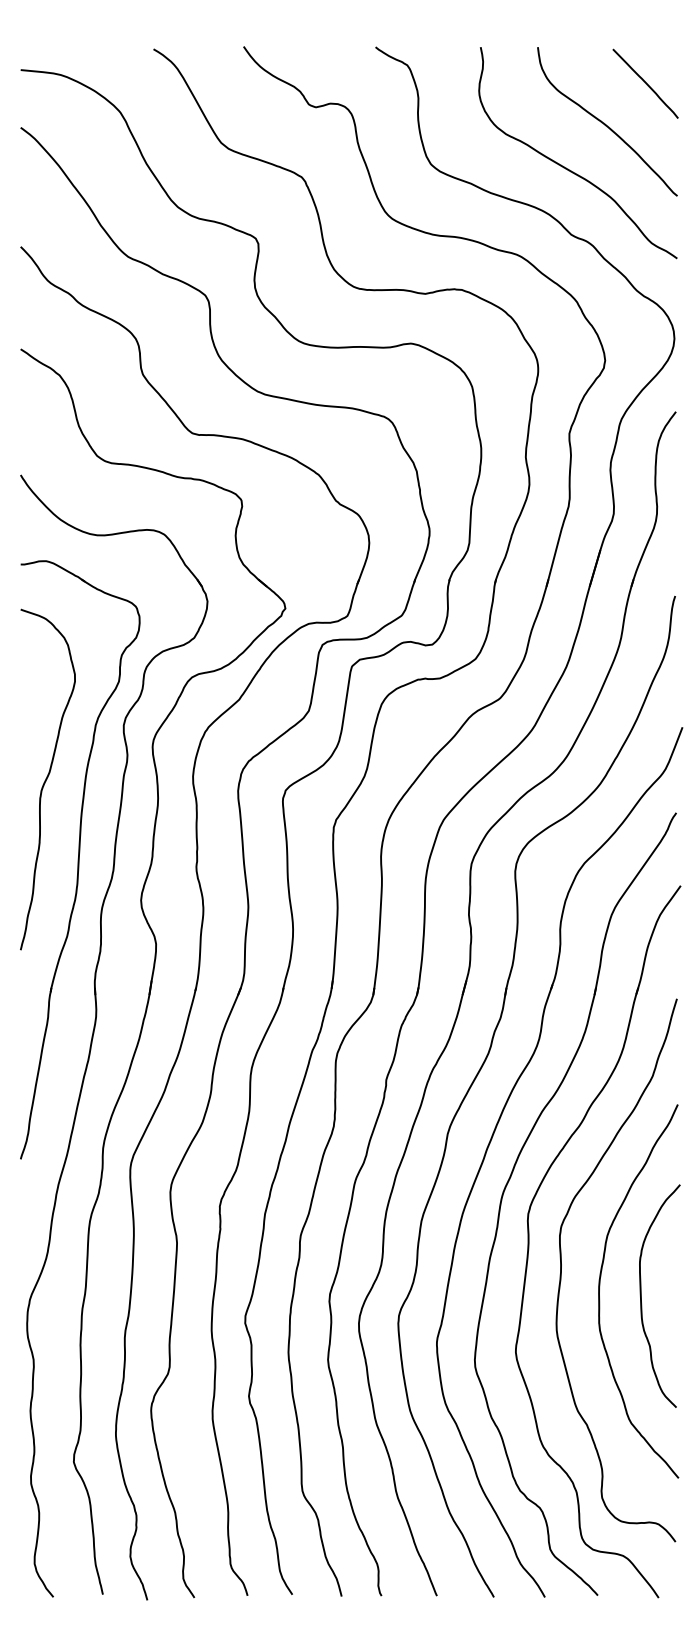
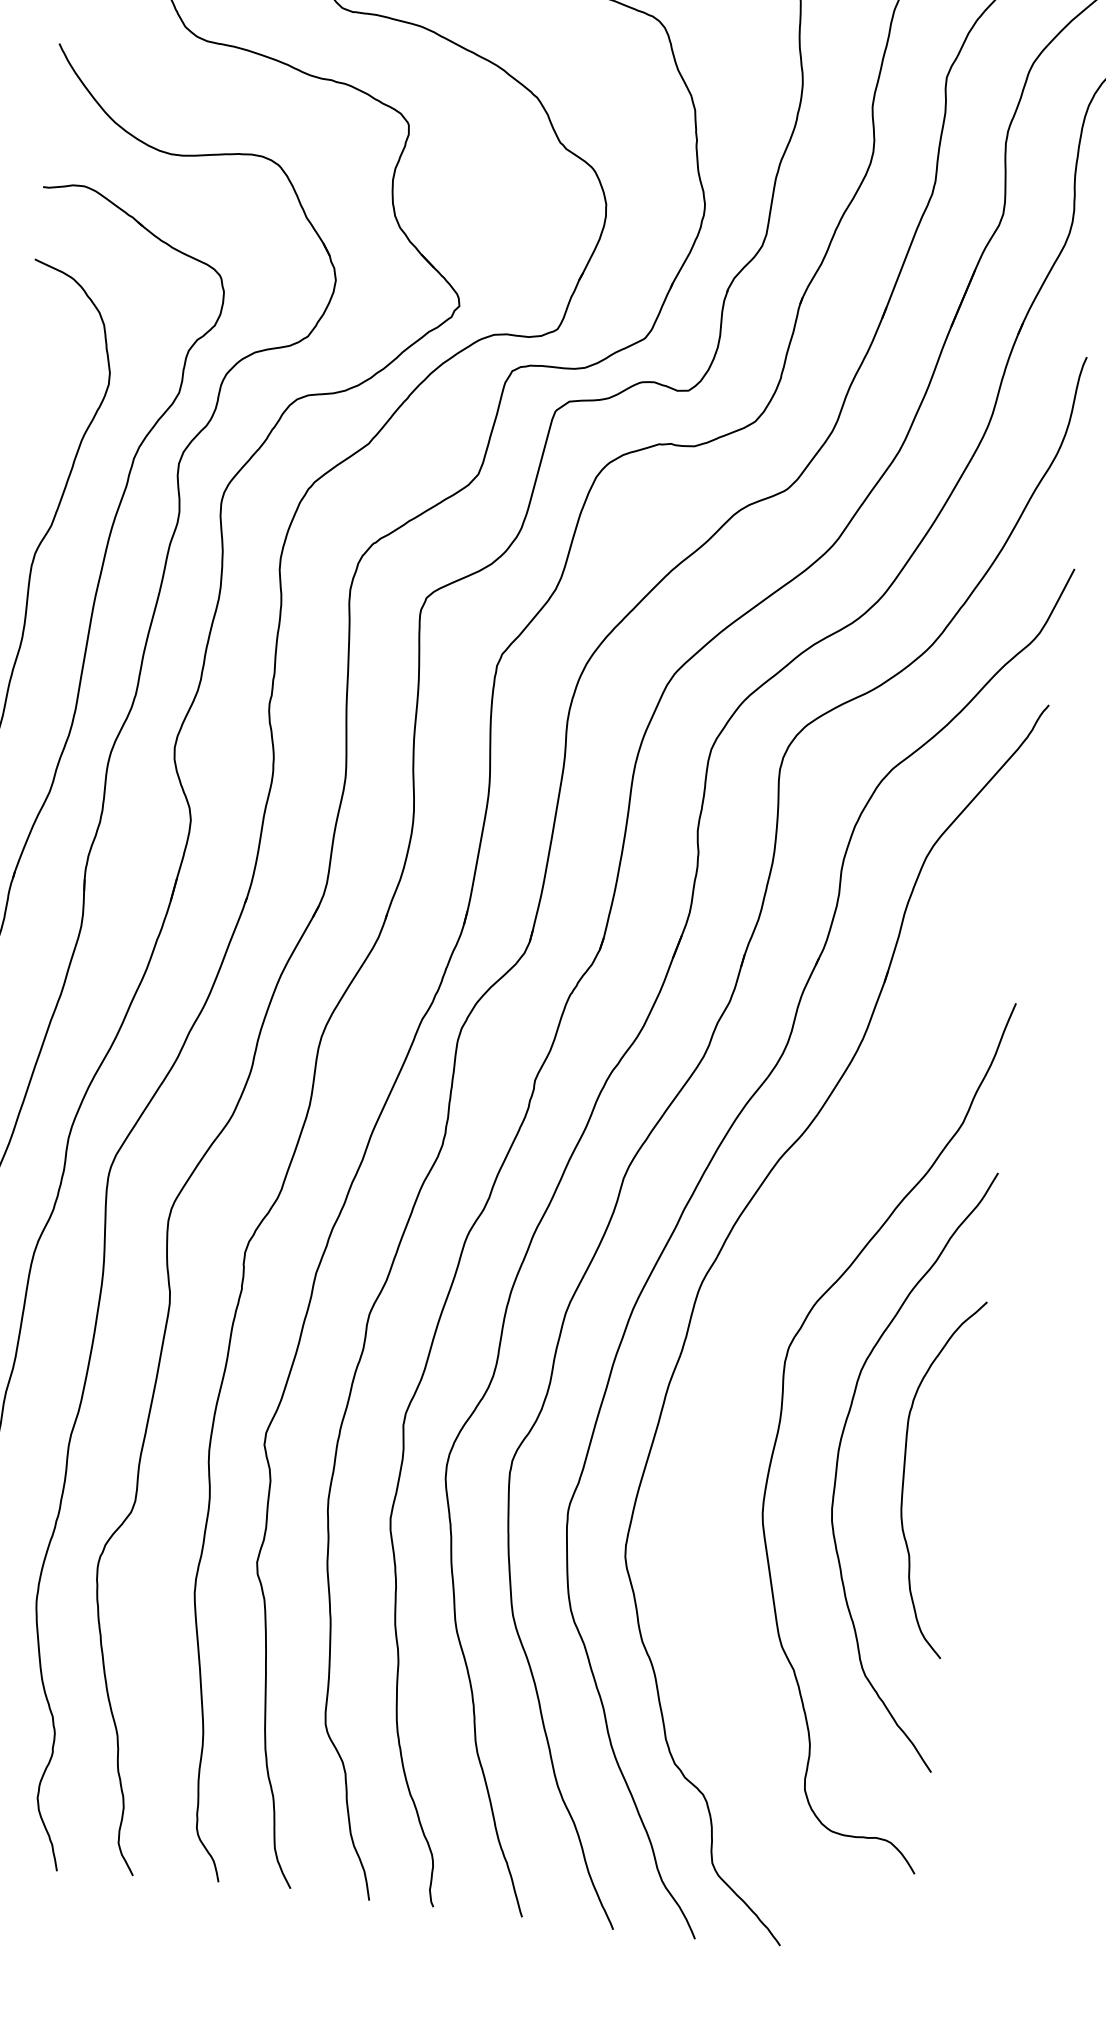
part: (529, 1241) -> (735, 1365), removed

